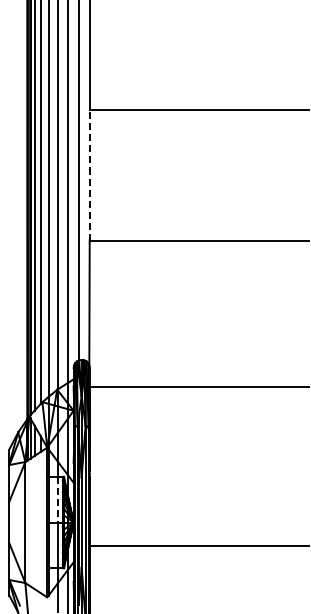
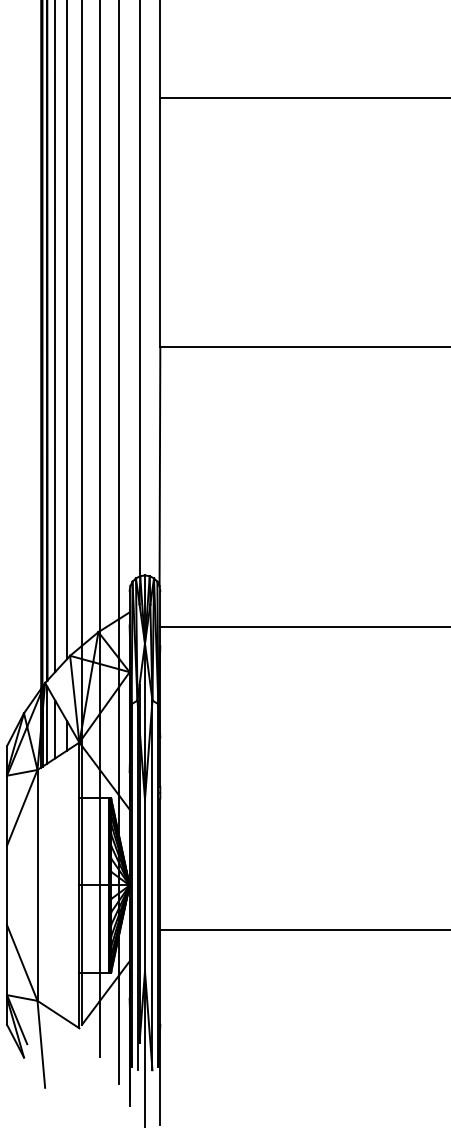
line: (89, 174) -> (159, 221), dashed -> solid
line: (57, 499) -> (98, 841), dashed -> solid

